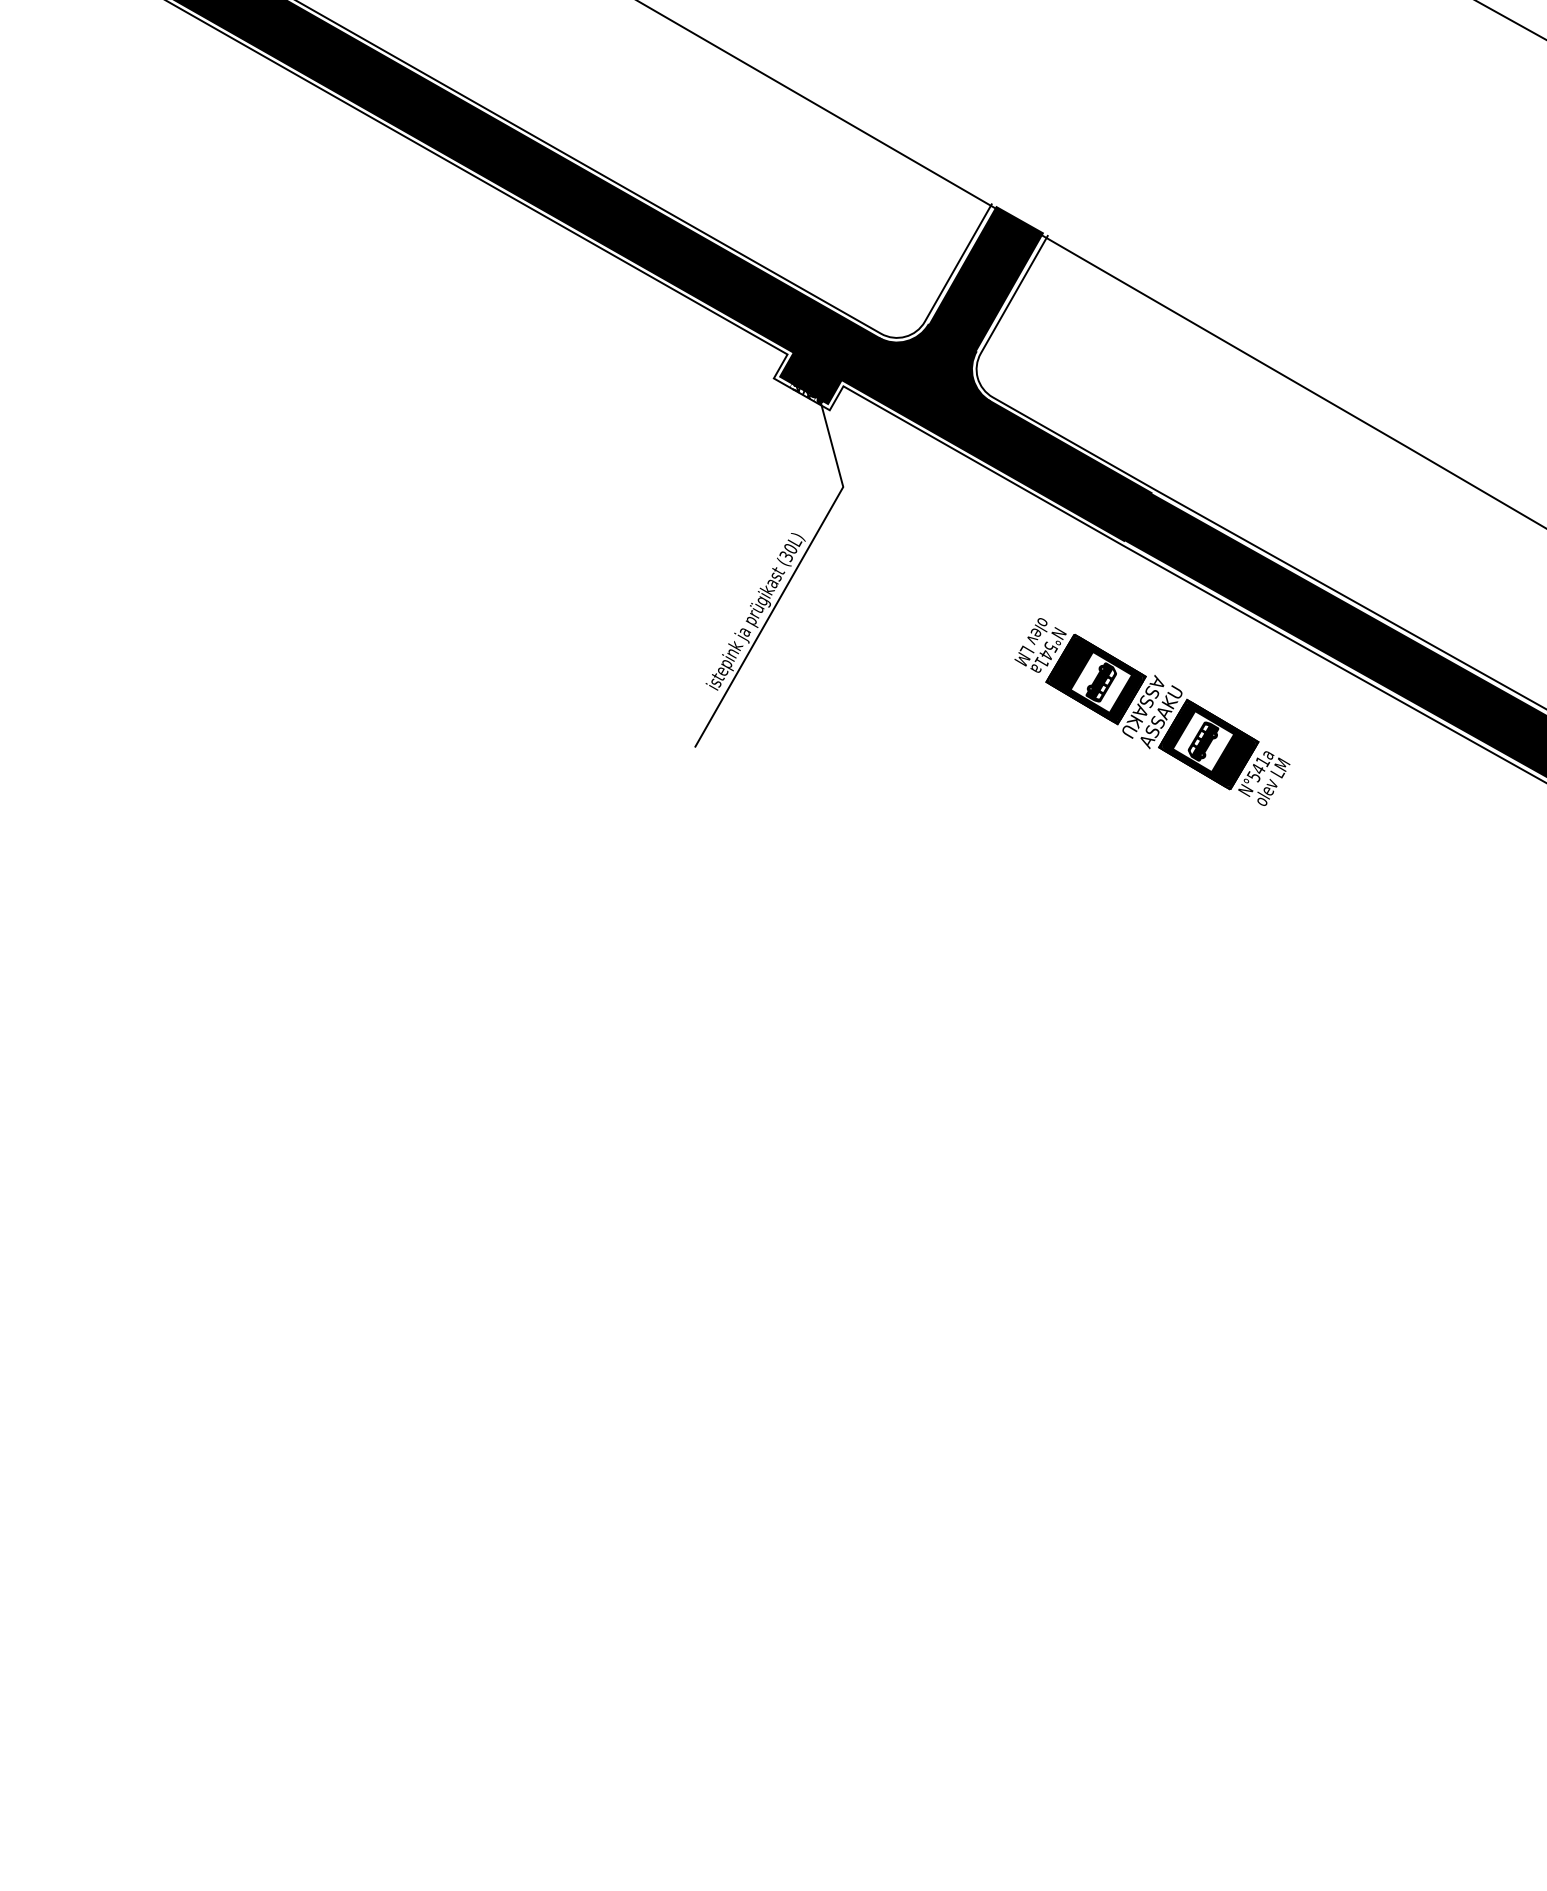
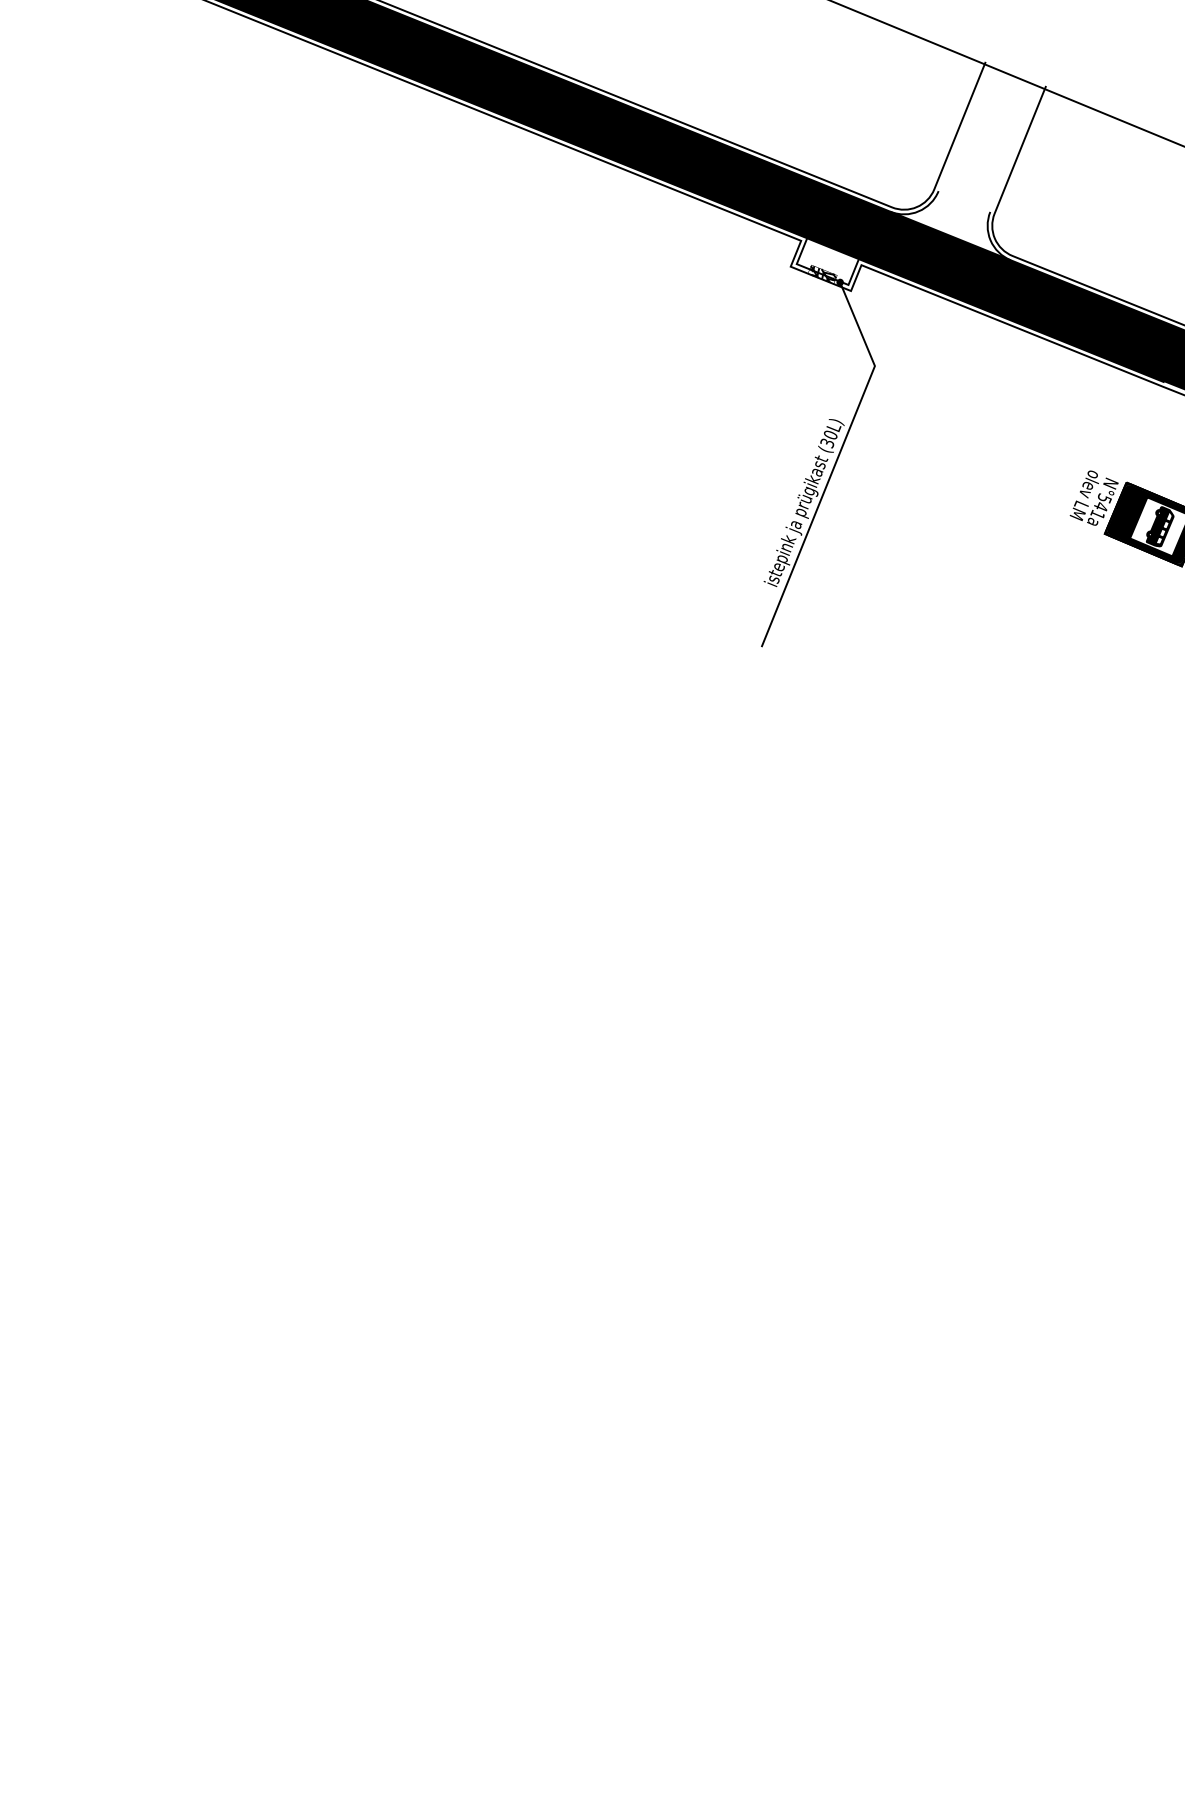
fill: (961, 303) -> (968, 166), removed
fill: (810, 378) -> (827, 261), removed

